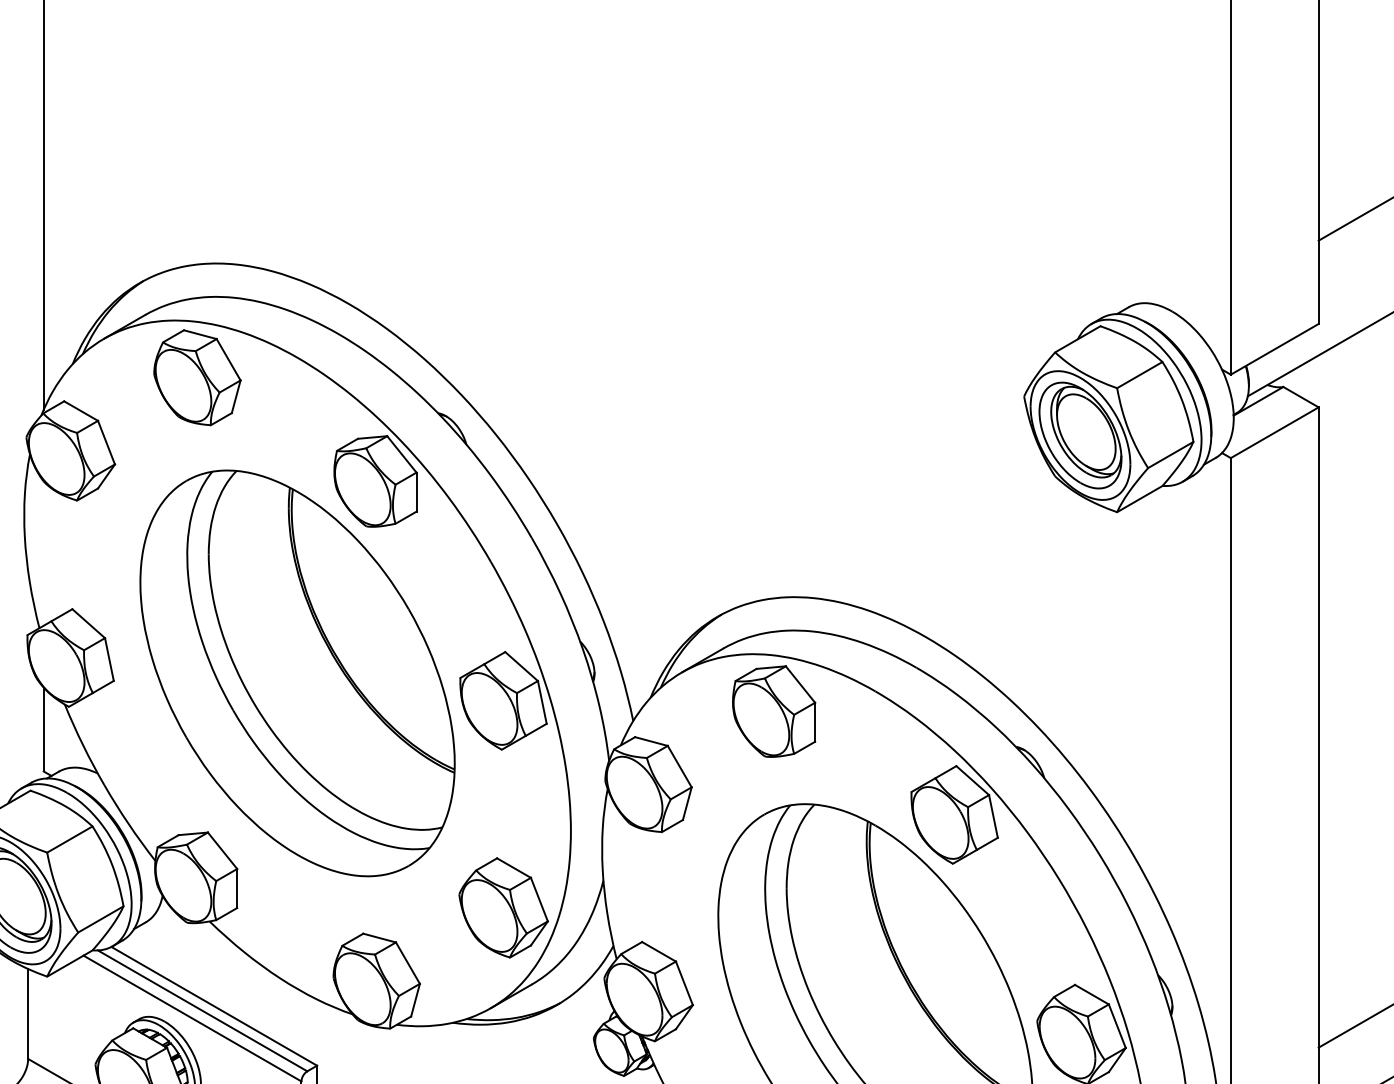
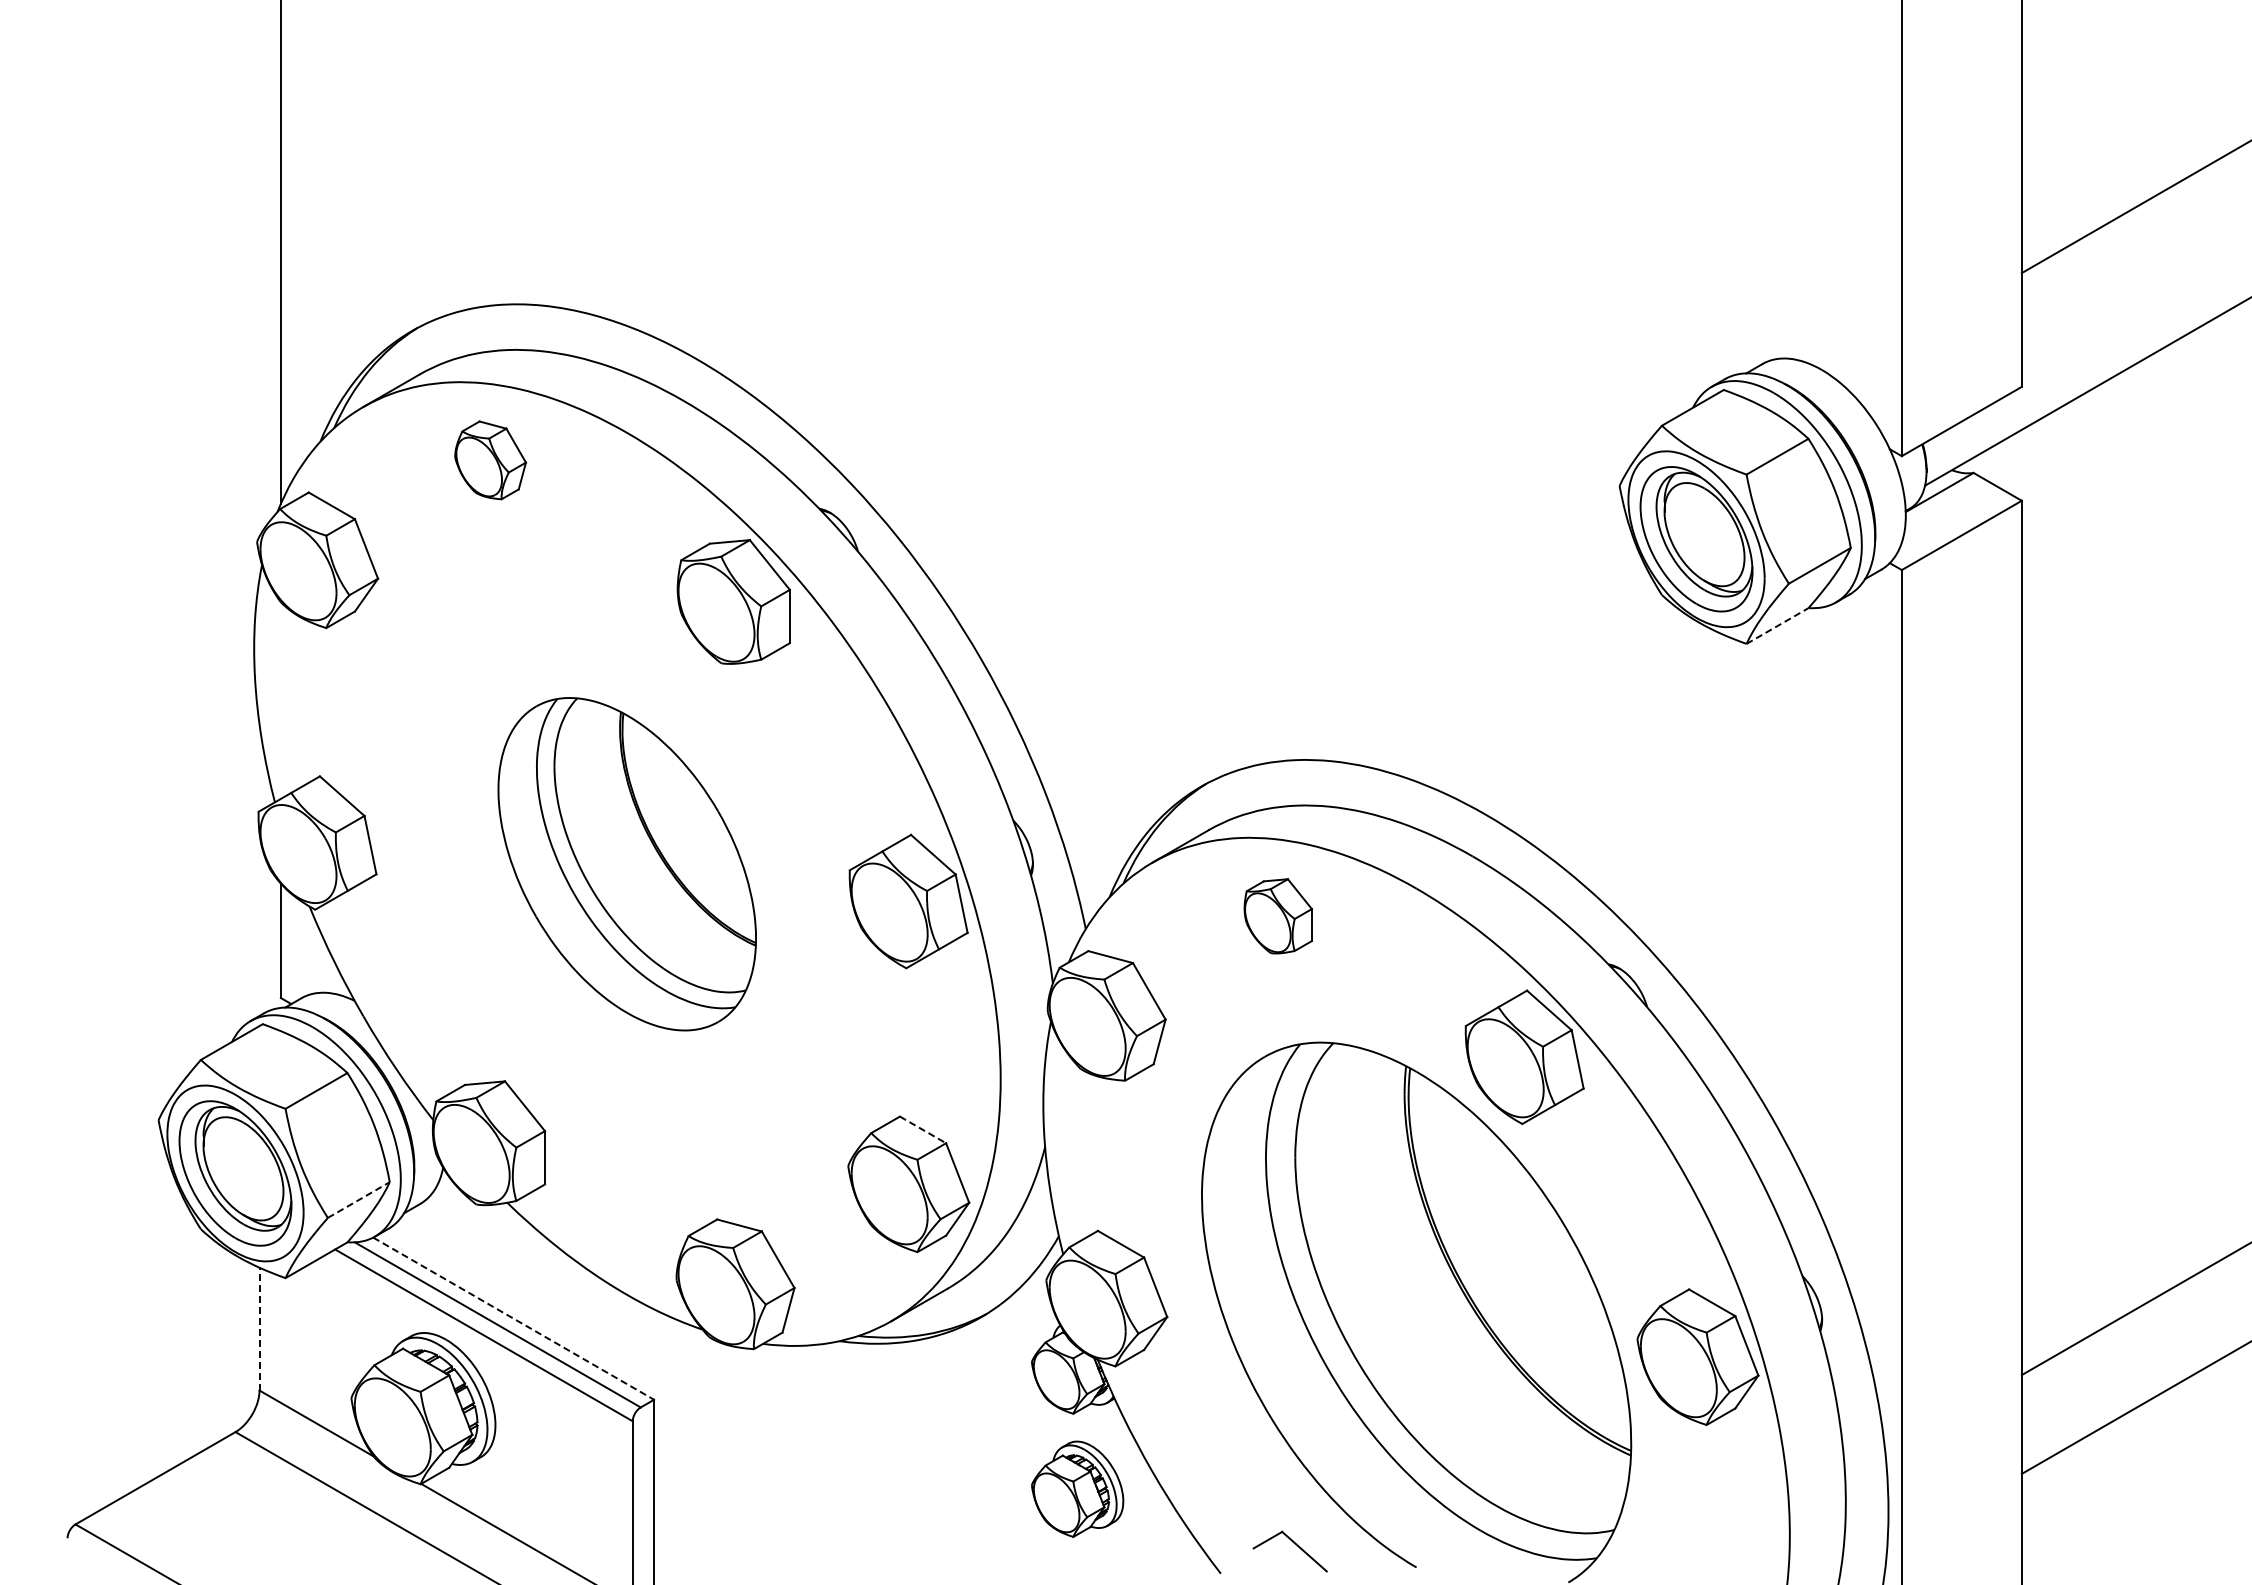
part: (197, 377) -> (490, 460), size x0.6
line: (1139, 499) -> (1777, 626), solid -> dashed
part: (296, 673) -> (626, 864), size x0.6
part: (774, 711) -> (1278, 916), size x0.6
line: (514, 867) -> (923, 1129), solid -> dashed
line: (100, 919) -> (358, 1200), solid -> dashed
line: (214, 1006) -> (514, 1318), solid -> dashed
line: (28, 1013) -> (259, 1328), solid -> dashed

